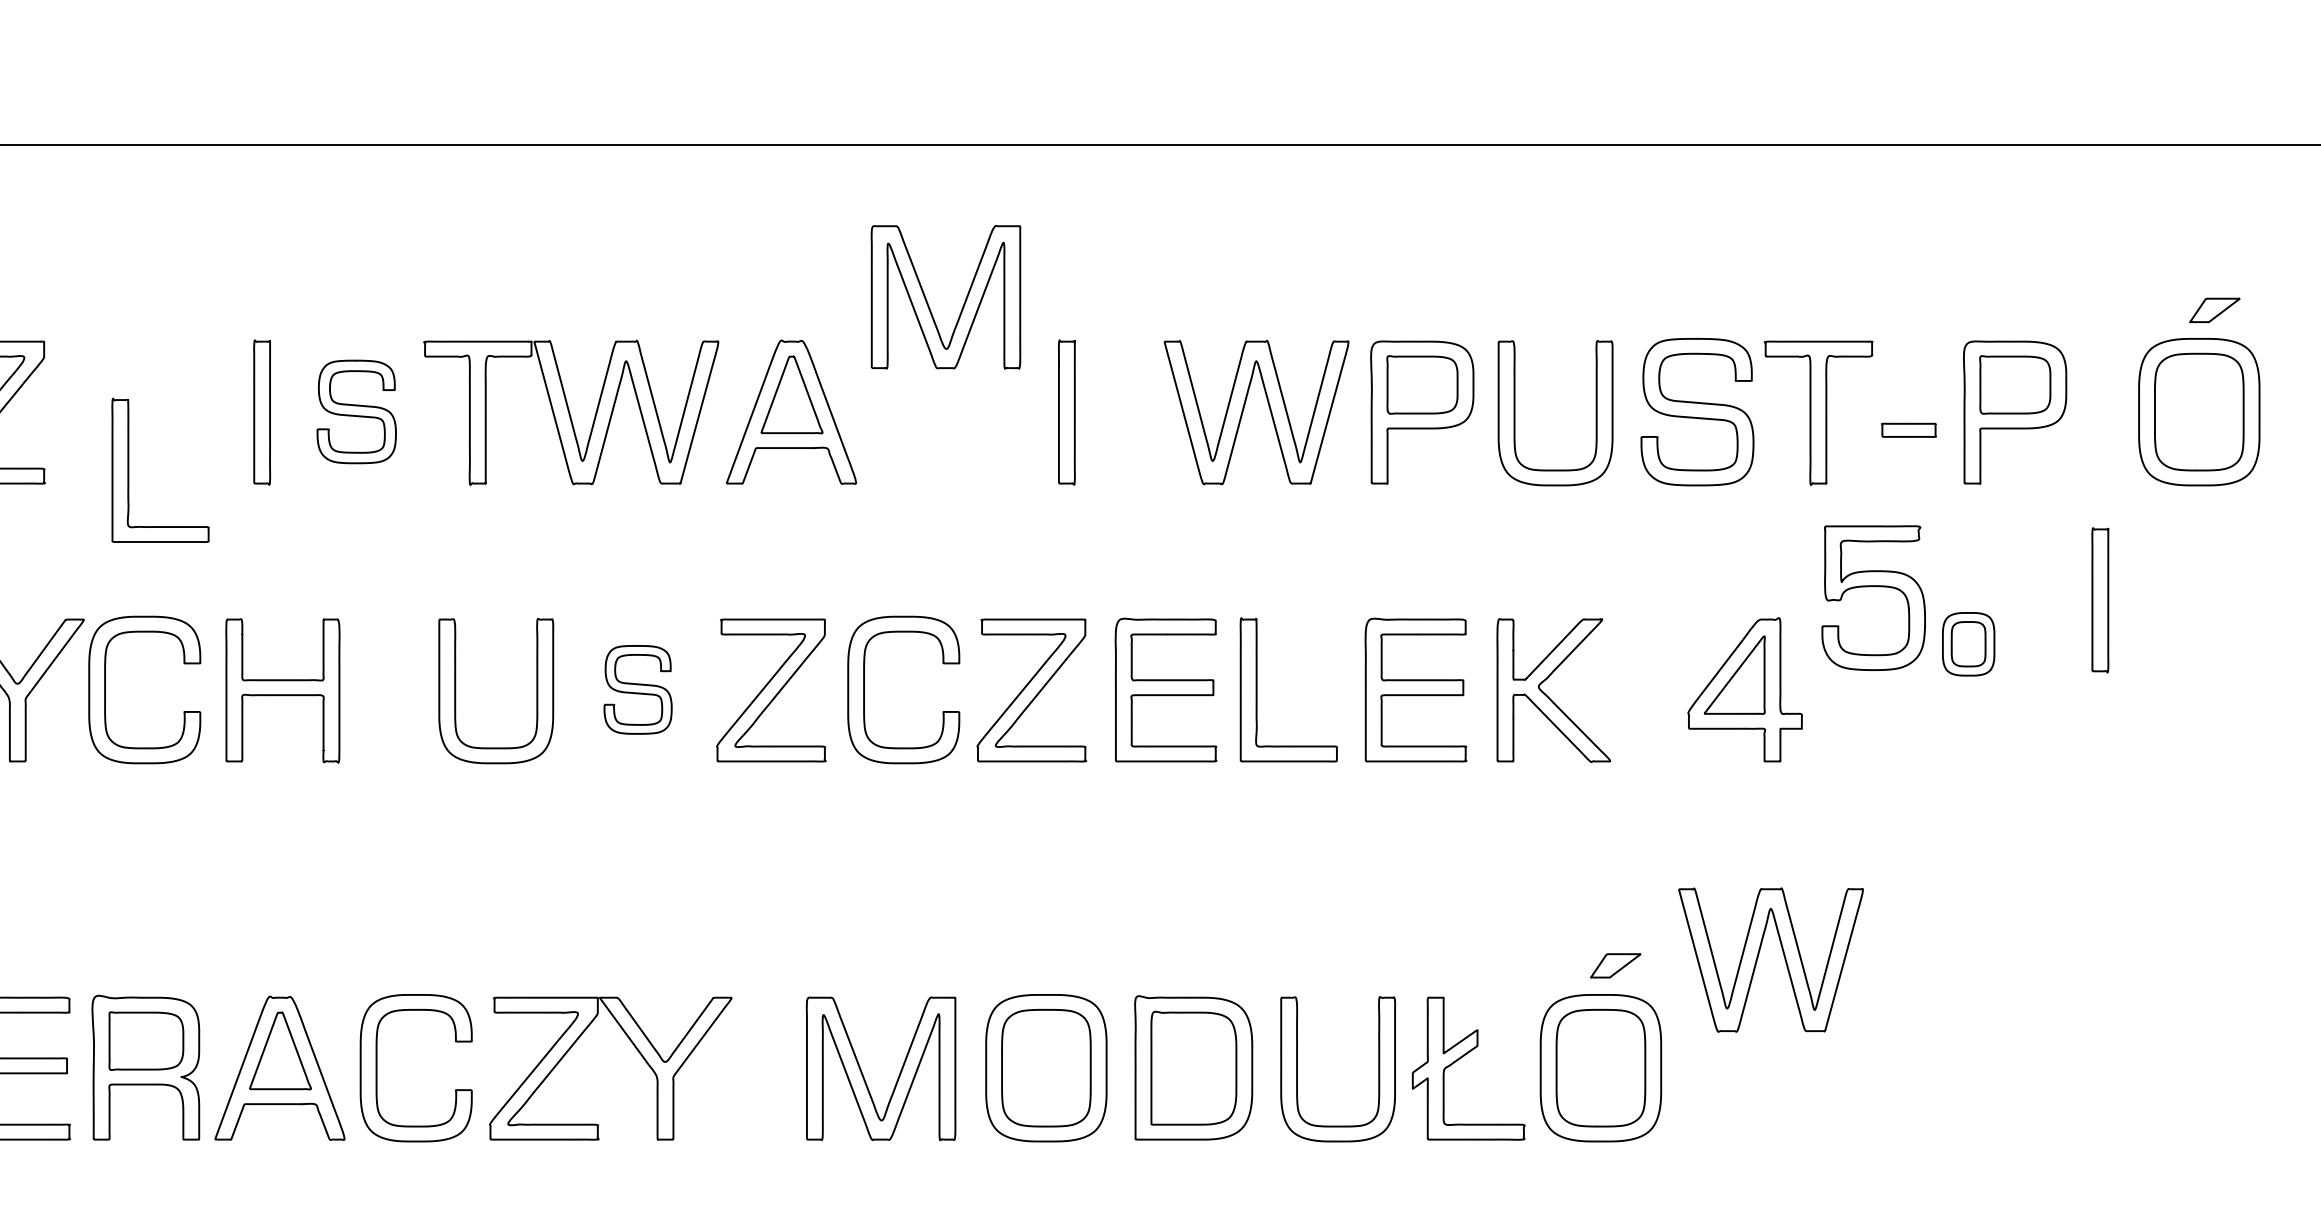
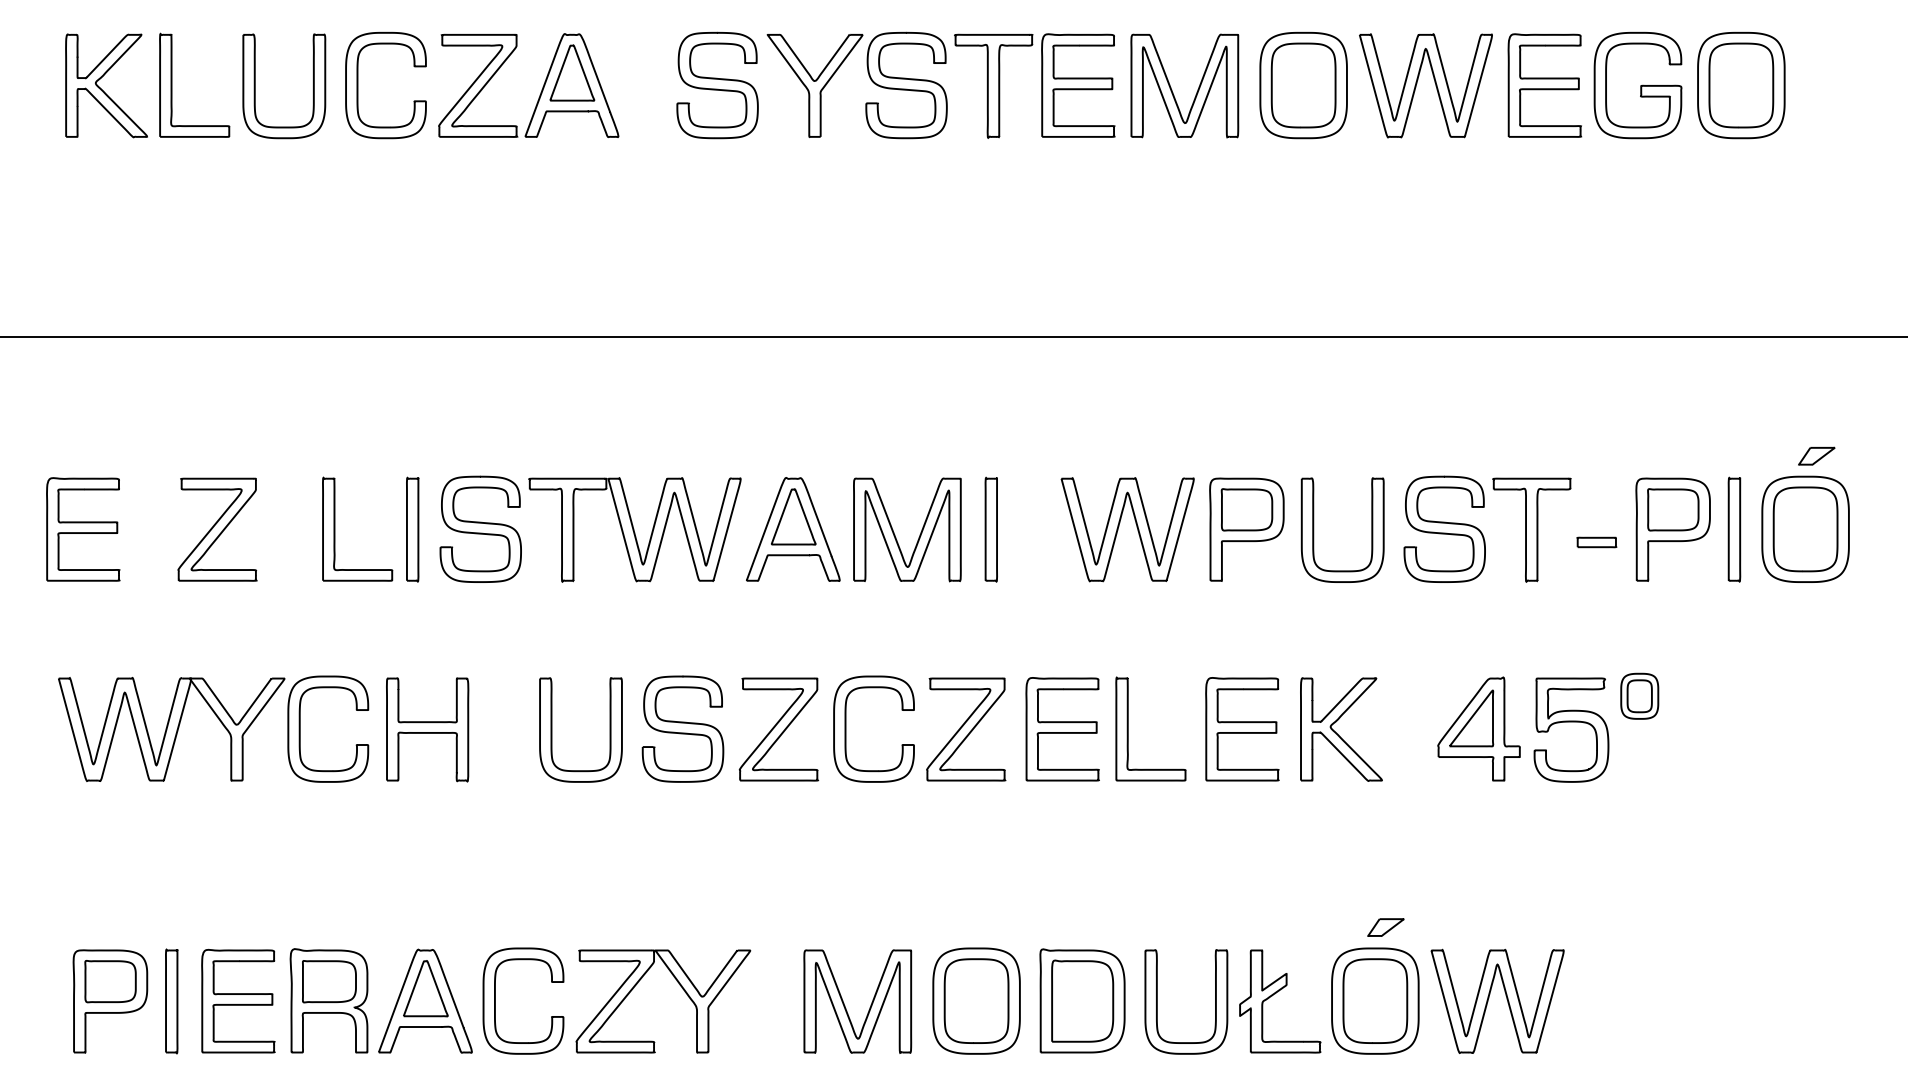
part: (929, 303) -> (895, 534), moved
part: (356, 410) -> (480, 528), size x1.43
part: (129, 469) -> (335, 528), moved
part: (1873, 587) -> (1571, 722), moved
part: (2100, 600) -> (1734, 529), moved
part: (637, 689) -> (682, 728), size x1.67
part: (1759, 956) -> (1489, 998), moved

